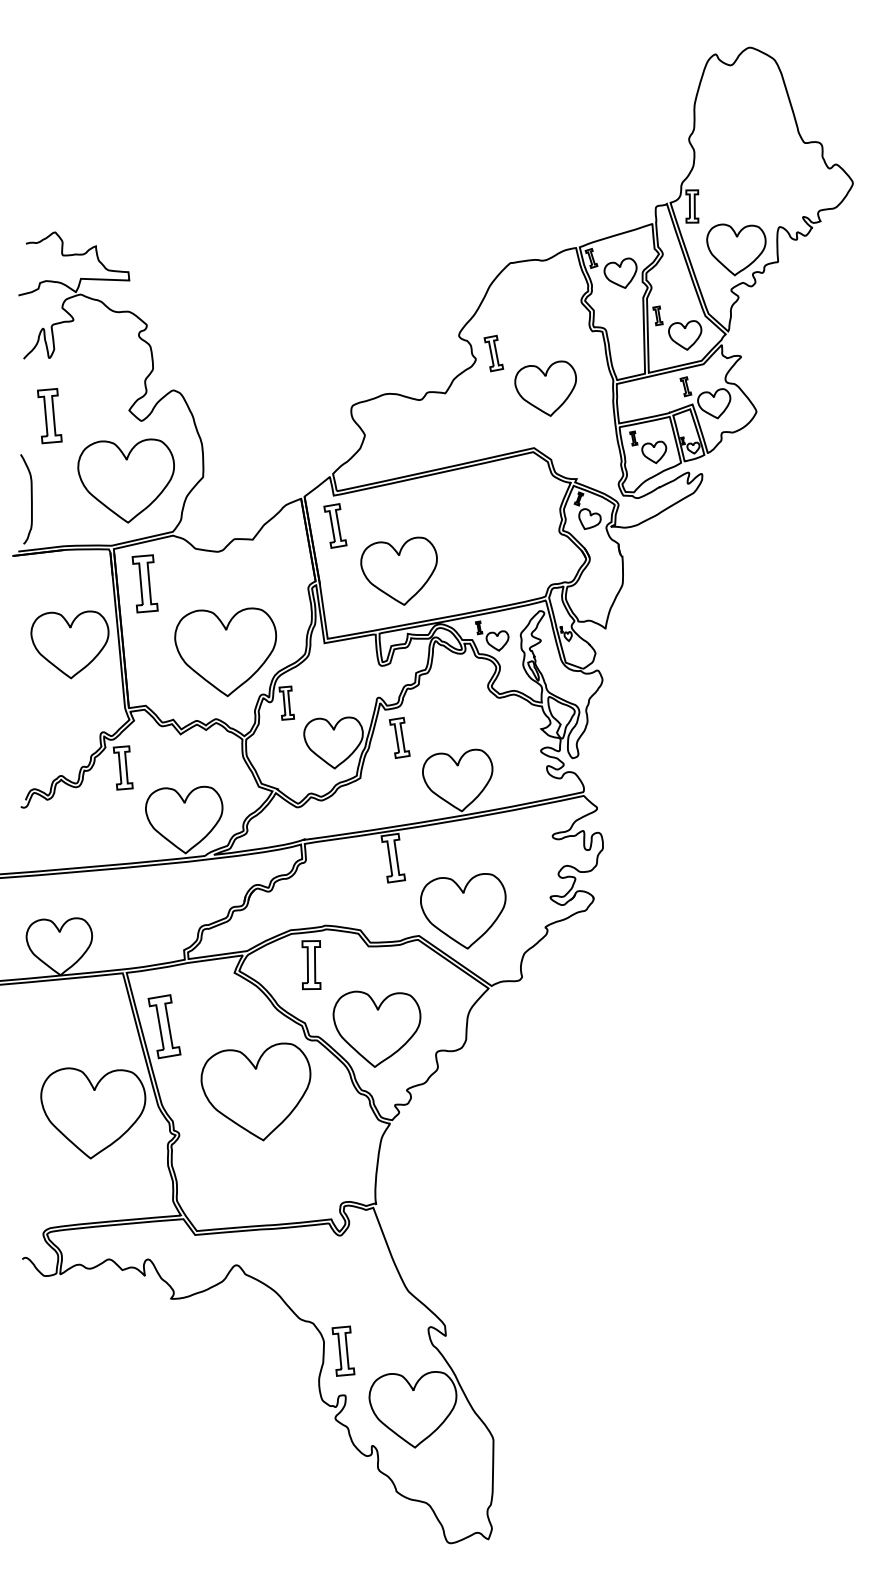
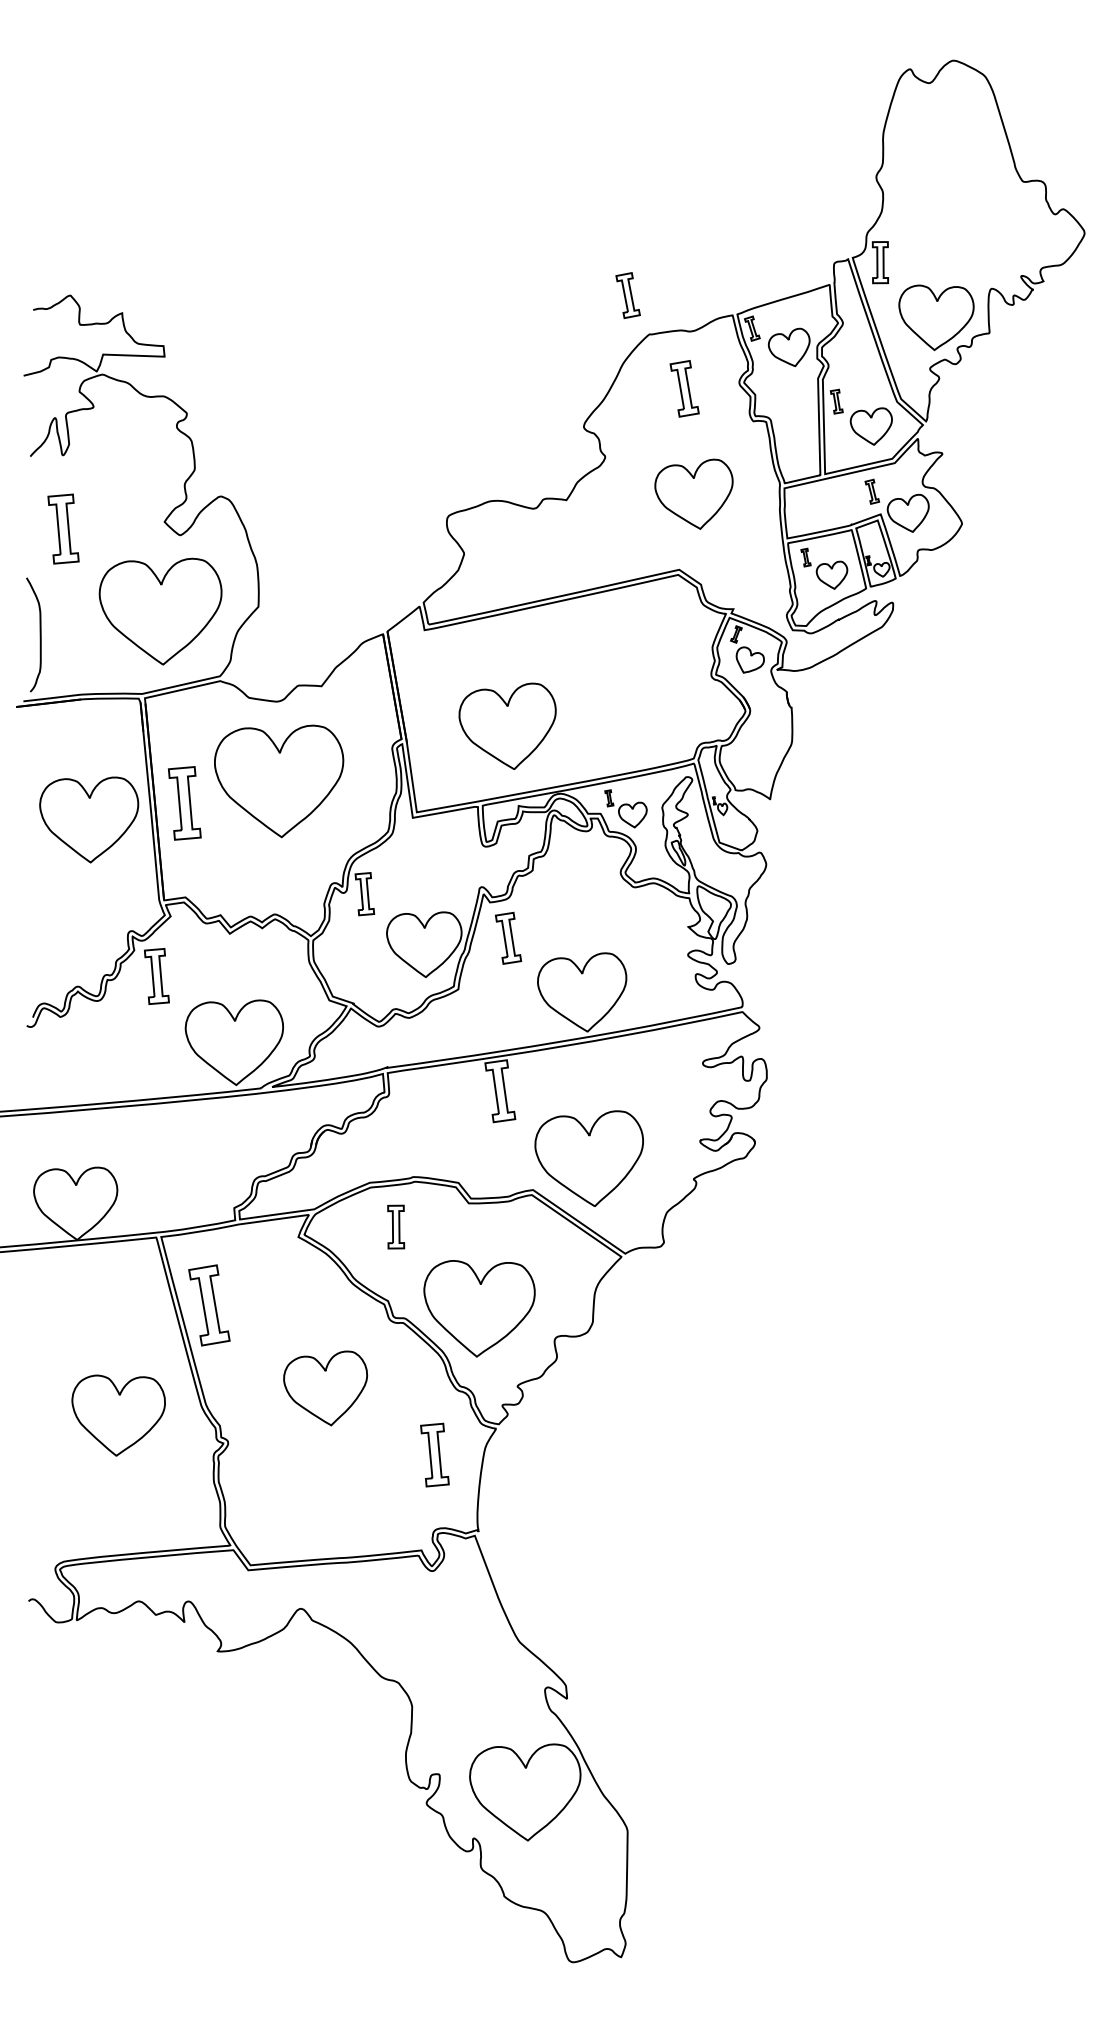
part: (493, 353) -> (627, 295), moved
part: (335, 525) -> (684, 388), moved
part: (144, 583) -> (184, 803), moved
part: (225, 652) -> (279, 781), moved
part: (310, 964) -> (395, 1226), size x0.7
part: (255, 1092) -> (325, 1388), size x0.6
part: (93, 1113) -> (118, 1415), size x0.7
part: (343, 1350) -> (434, 1454), moved

